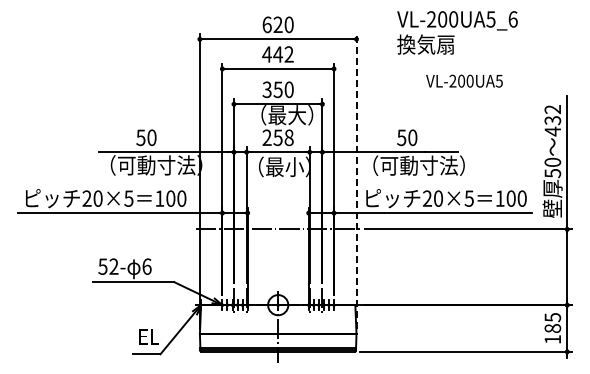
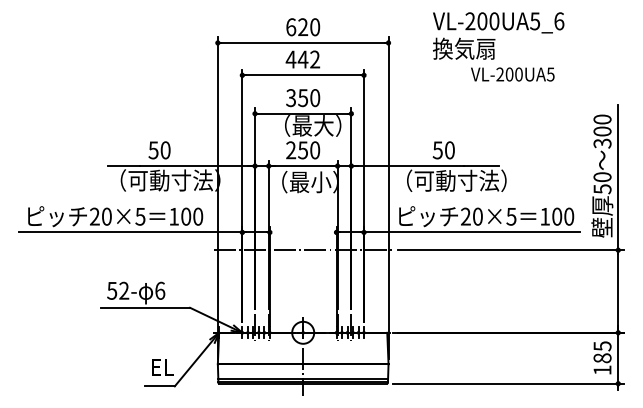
text: (464, 80) -> (512, 73), moved
text: (552, 120) -> (602, 131), 432 -> 300
text: (288, 137) -> (314, 150), 258 -> 250
line: (356, 181) -> (388, 198), dashed -> solid

